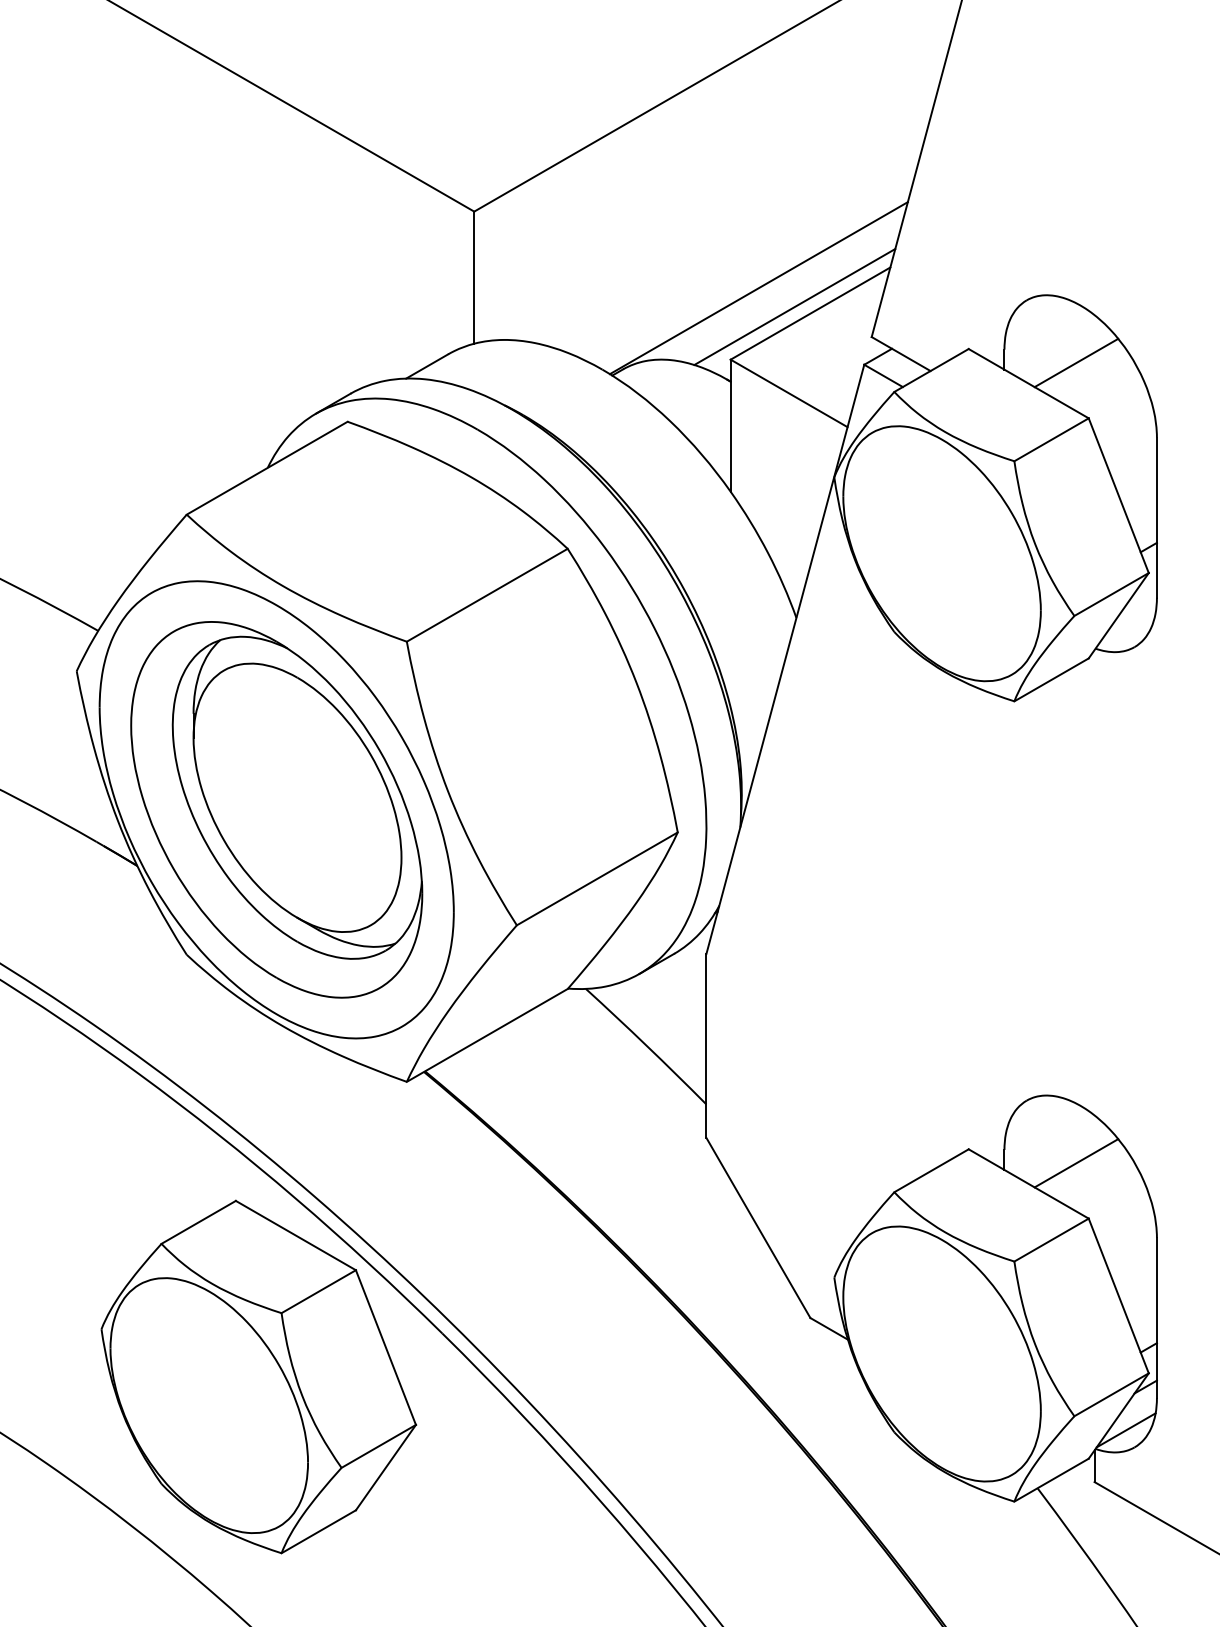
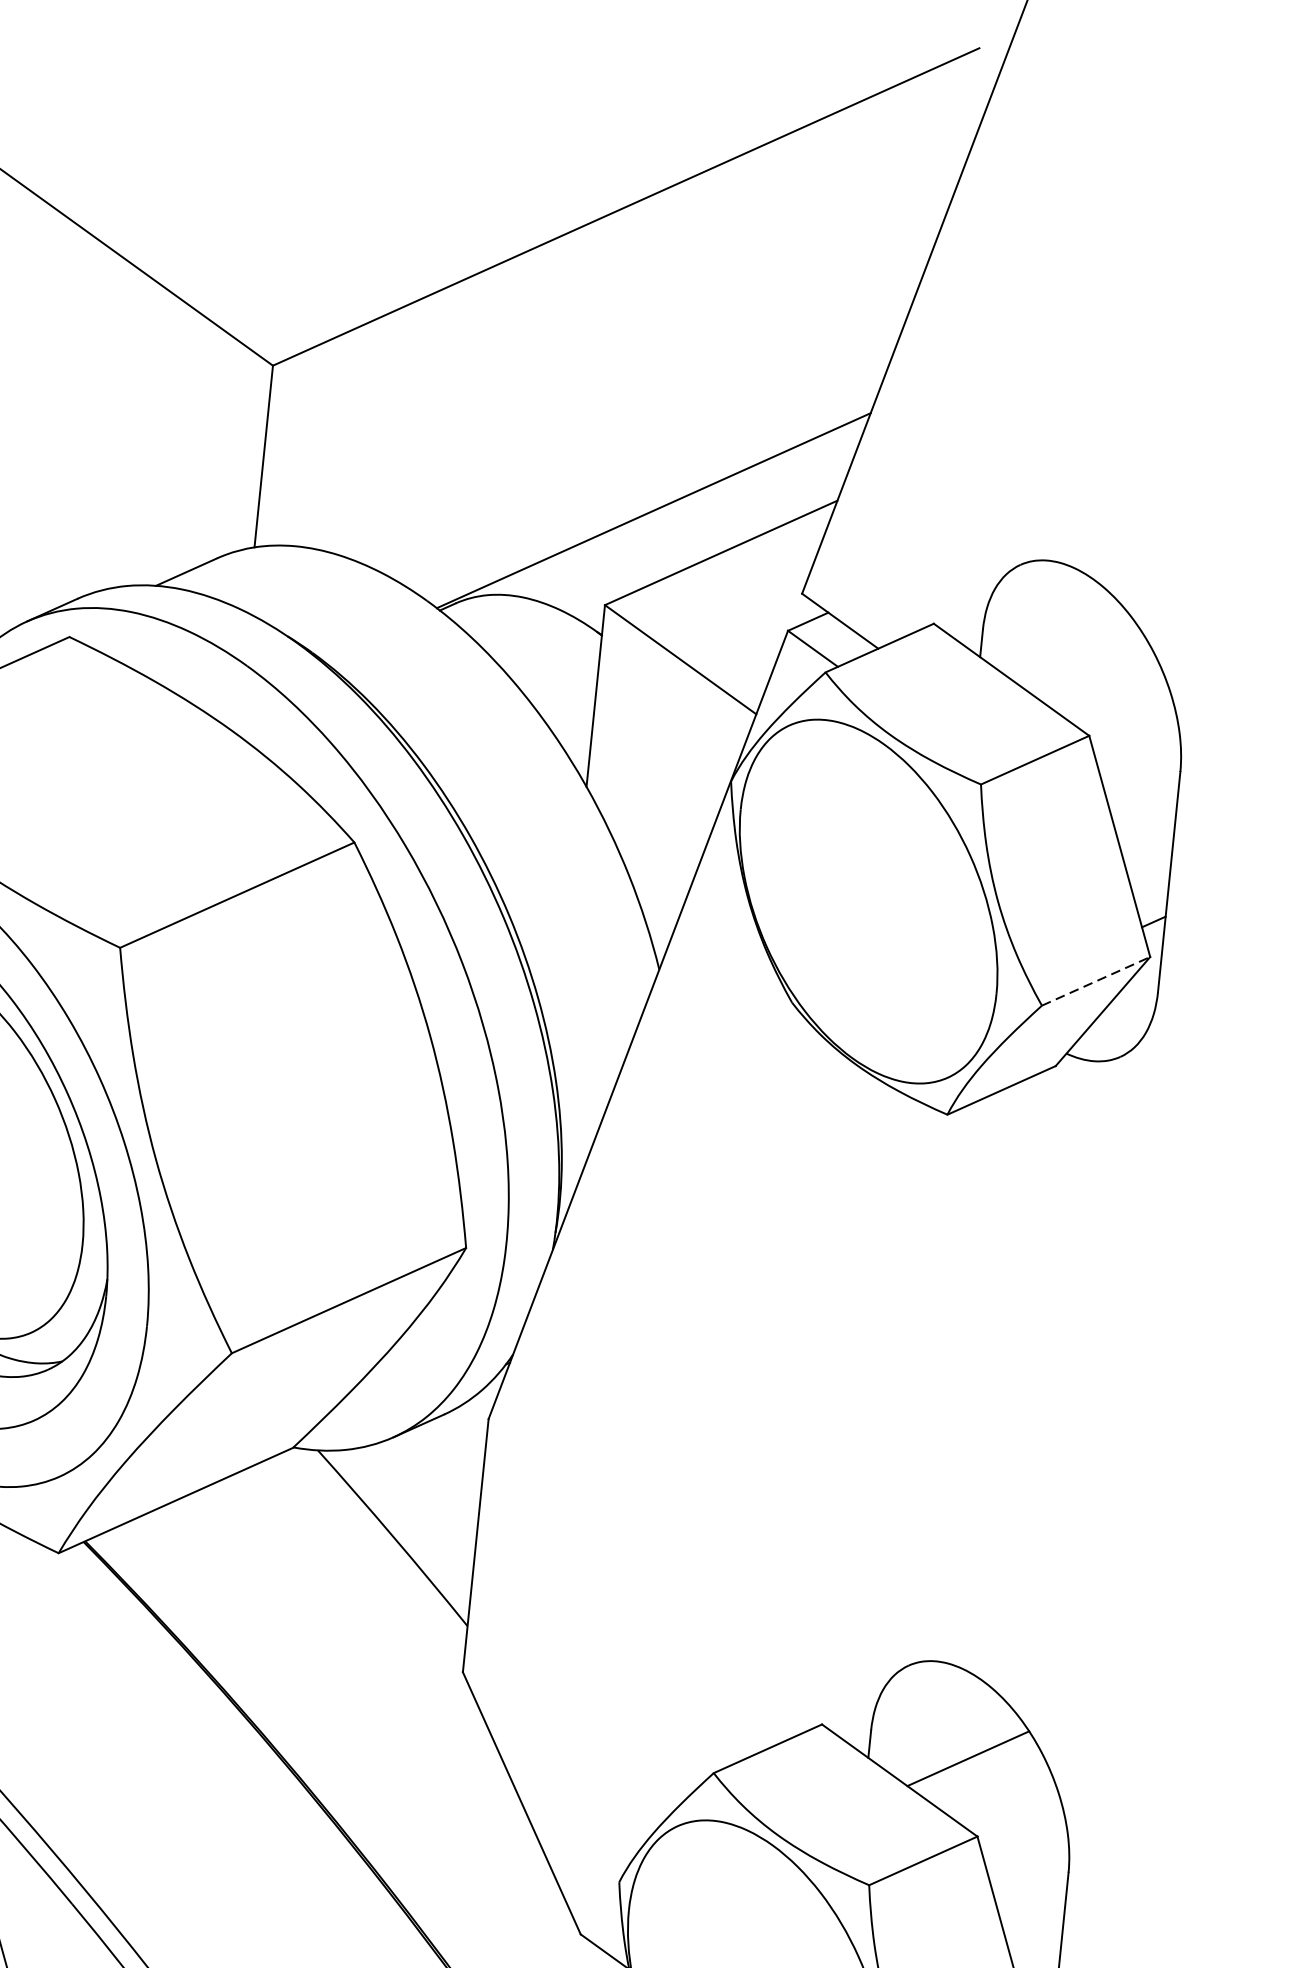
line: (794, 307) -> (700, 542), removed
line: (1076, 362) -> (1080, 657), removed
line: (1111, 594) -> (1095, 981), solid -> dashed

